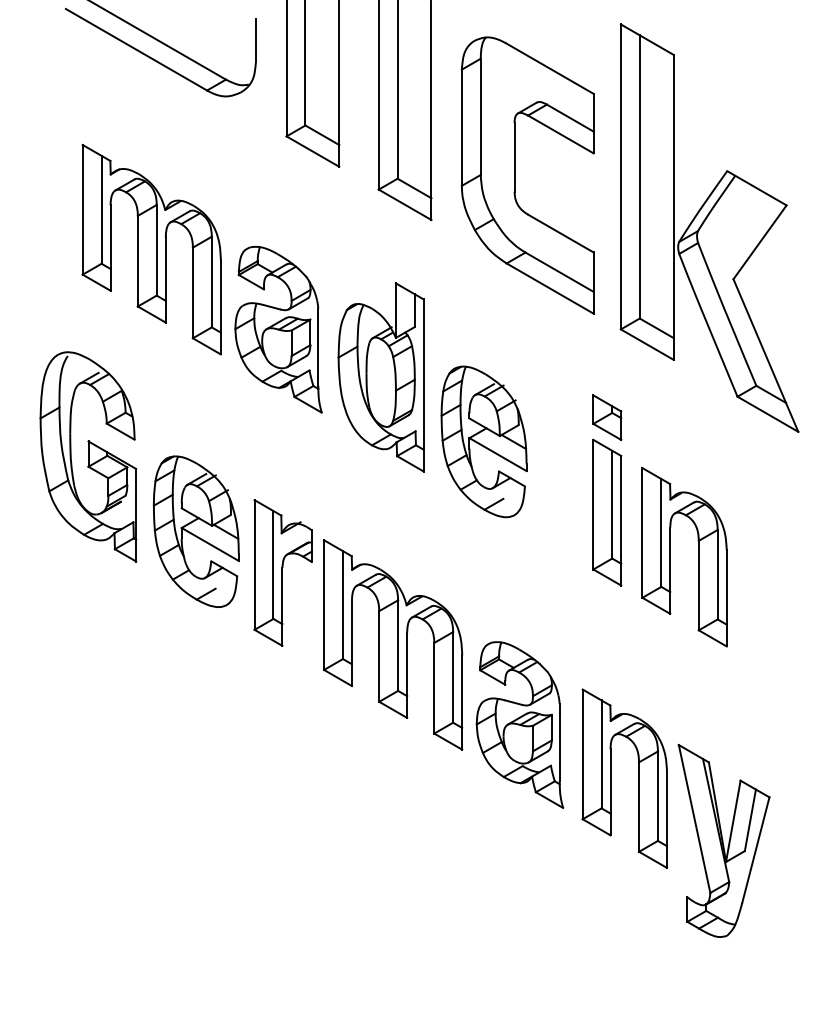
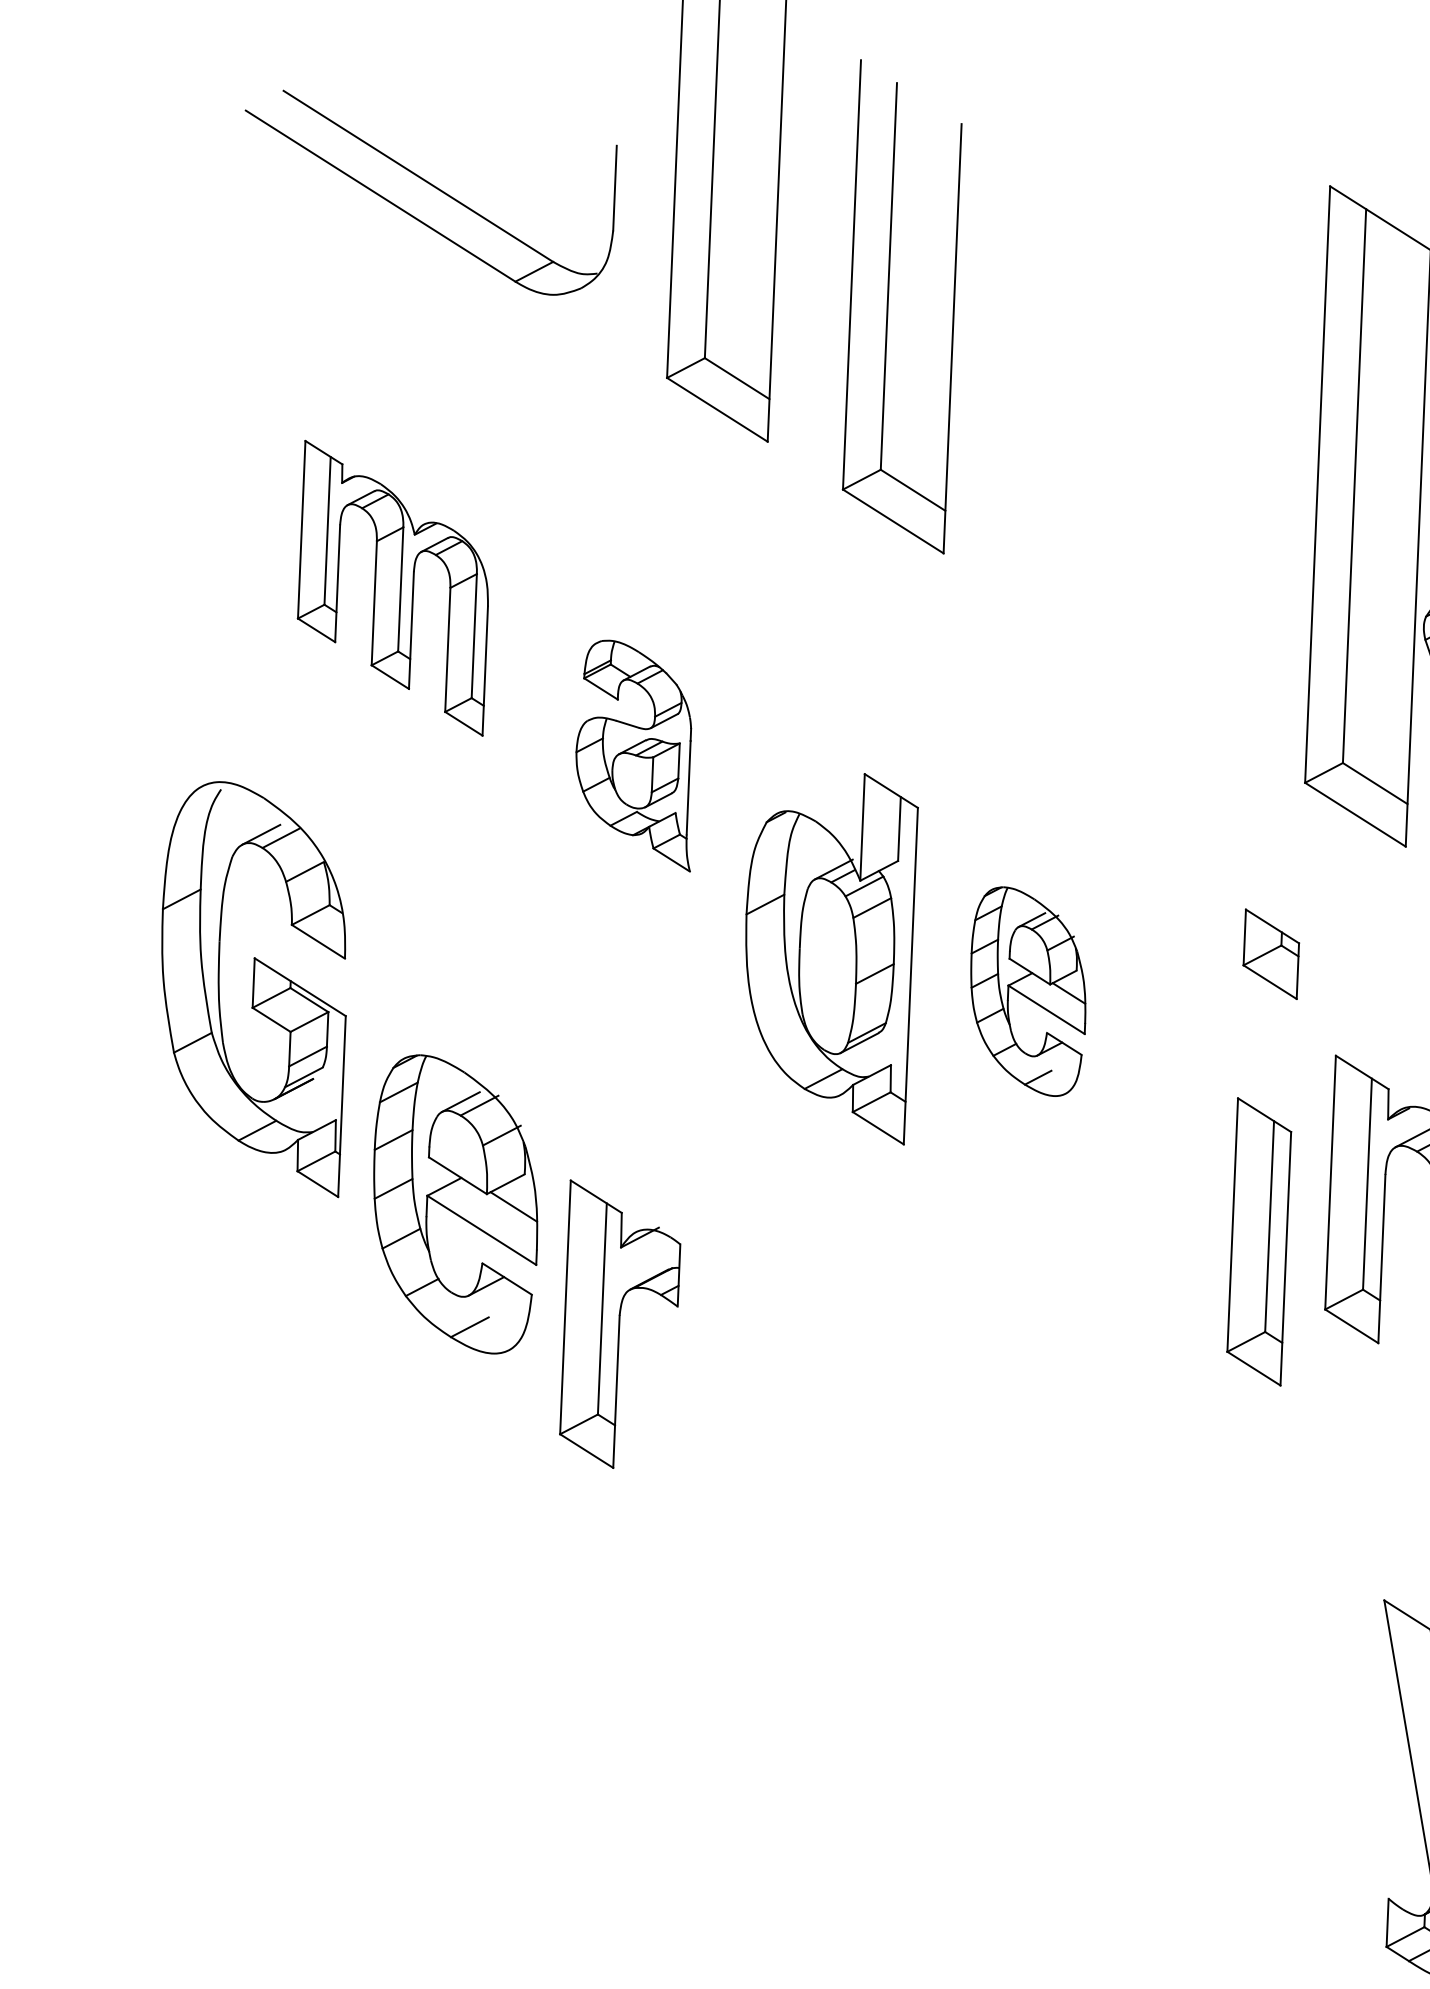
part: (515, 175) -> (1111, 473), removed
part: (151, 249) -> (393, 588), size x0.7
part: (278, 329) -> (635, 754), size x0.7
part: (380, 377) -> (826, 956), moved
part: (483, 441) -> (1027, 990), size x0.7
part: (607, 512) -> (1259, 1241), moved
part: (195, 531) -> (454, 1203), moved
part: (282, 572) -> (619, 1324), moved
part: (393, 644) -> (834, 1380), removed
part: (519, 724) -> (1074, 1547), removed
part: (611, 778) -> (1249, 1660), removed

